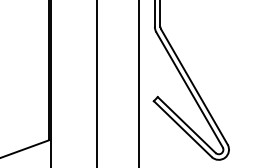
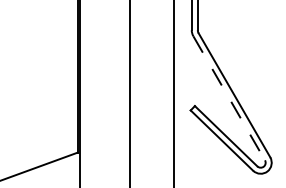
line: (189, 90) -> (229, 98), solid -> dashed

